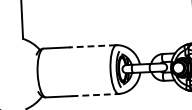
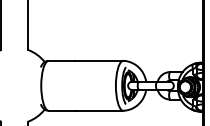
line: (92, 45) -> (98, 60), dashed -> solid
line: (94, 94) -> (98, 110), dashed -> solid

